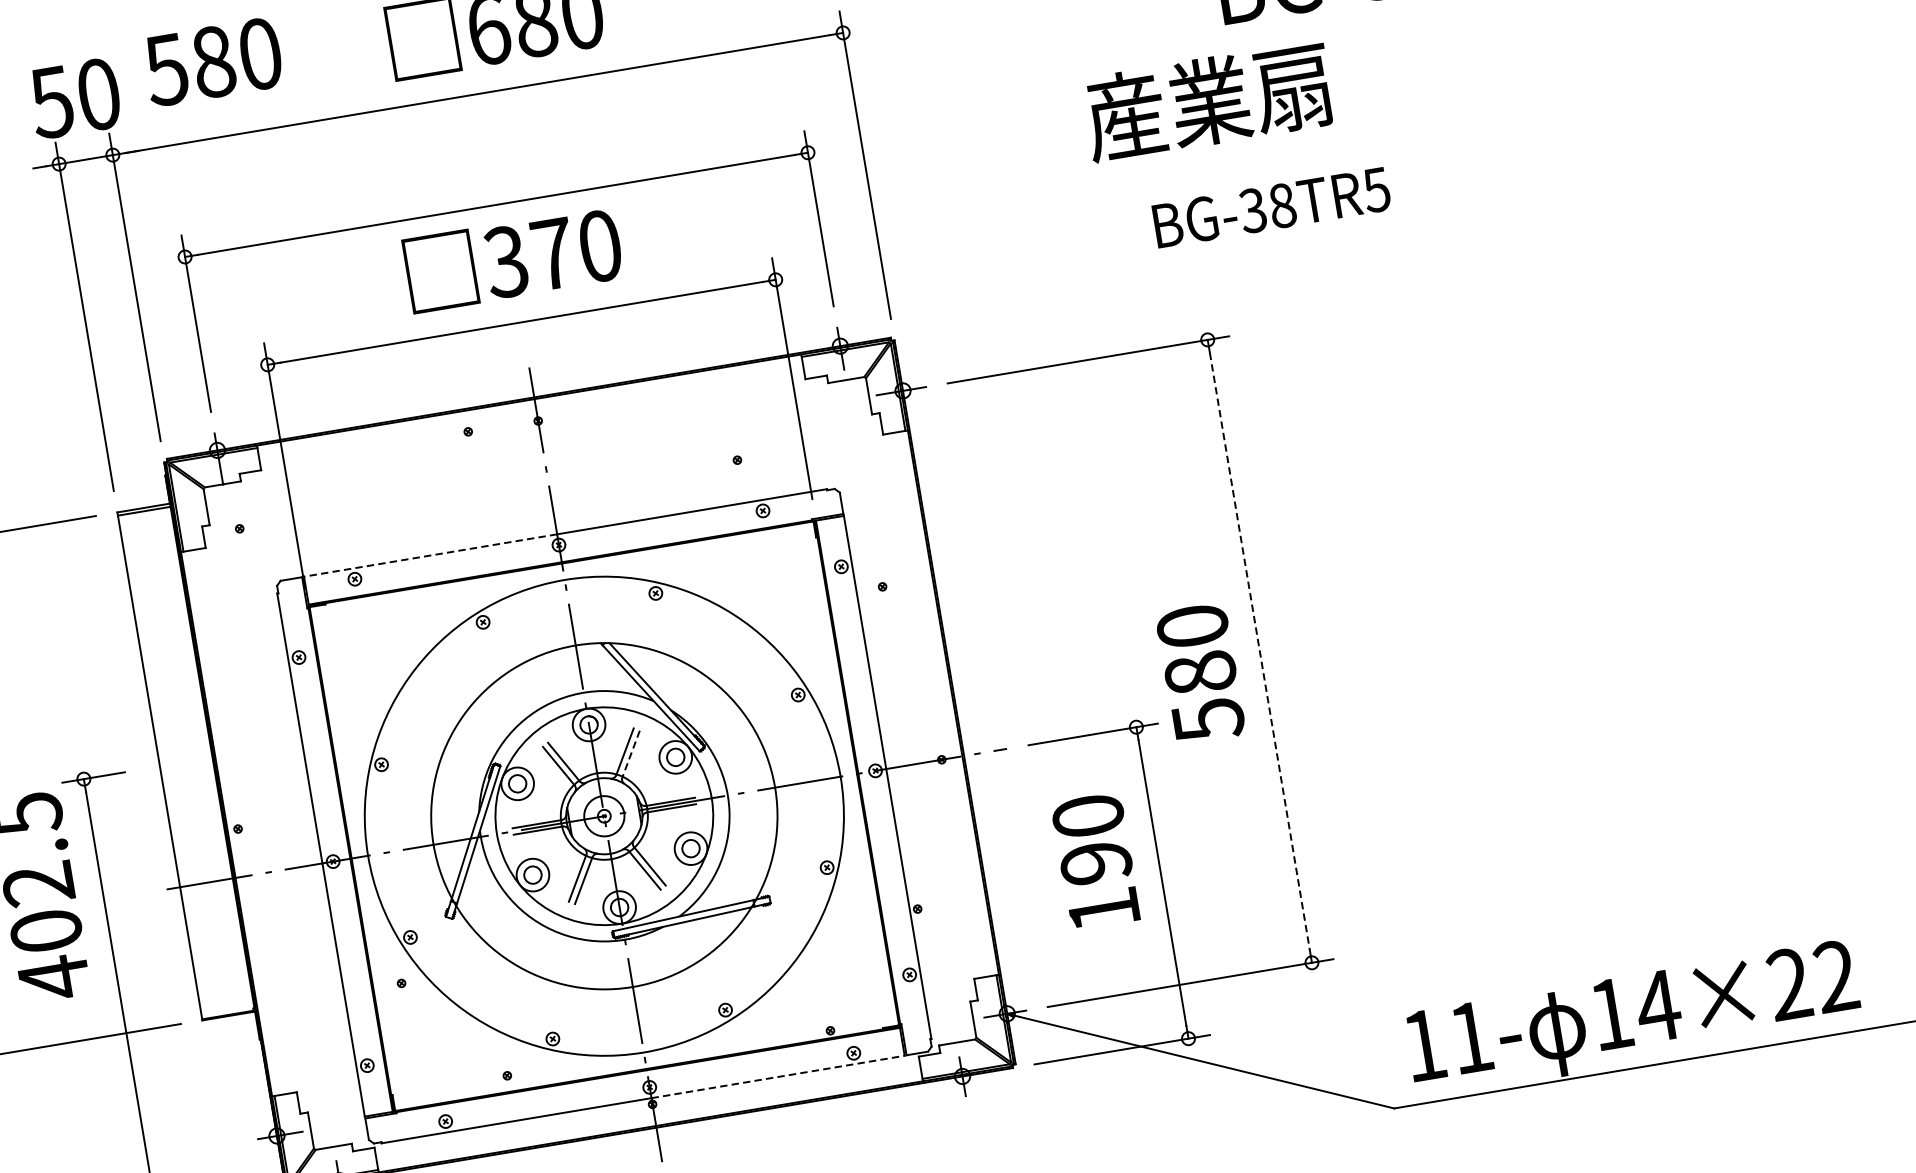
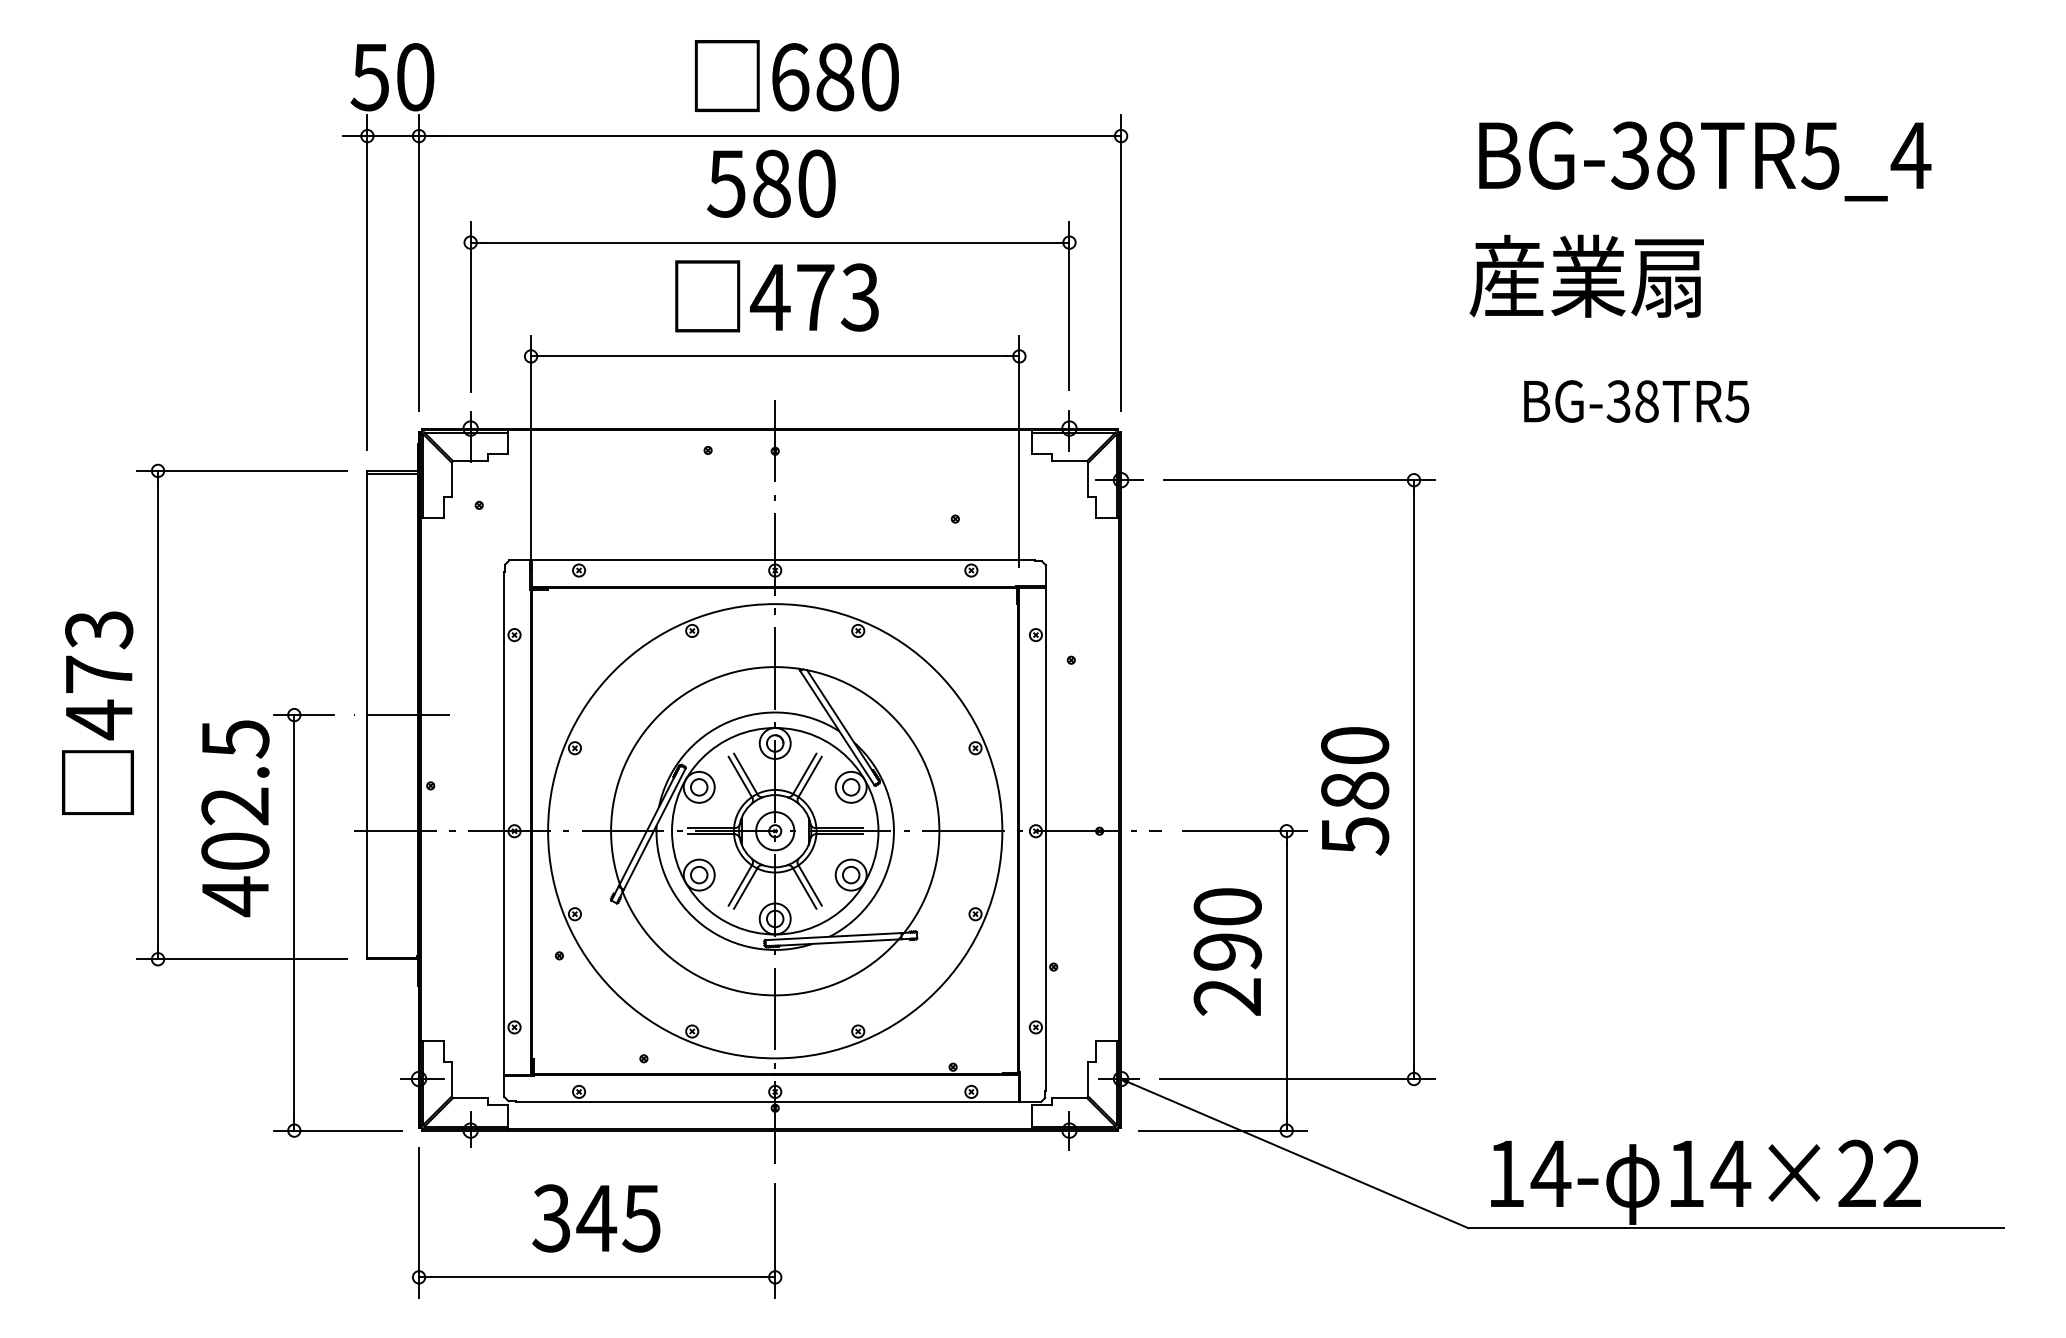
text: (213, 61) -> (771, 183), moved
text: (1207, 100) -> (1586, 275), moved
text: (1271, 207) -> (1636, 401), moved
text: (552, 254) -> (814, 297), 370 -> 473
line: (430, 555) -> (653, 560), dashed -> solid
line: (1259, 652) -> (1413, 780), dashed -> solid
line: (630, 754) -> (809, 777), dashed -> solid
line: (196, 760) -> (402, 715), added
text: (1102, 909) -> (1226, 996), 190 -> 290
text: (1470, 1037) -> (1550, 1173), 11- -> 14-
line: (777, 1077) -> (896, 1102), dashed -> solid

